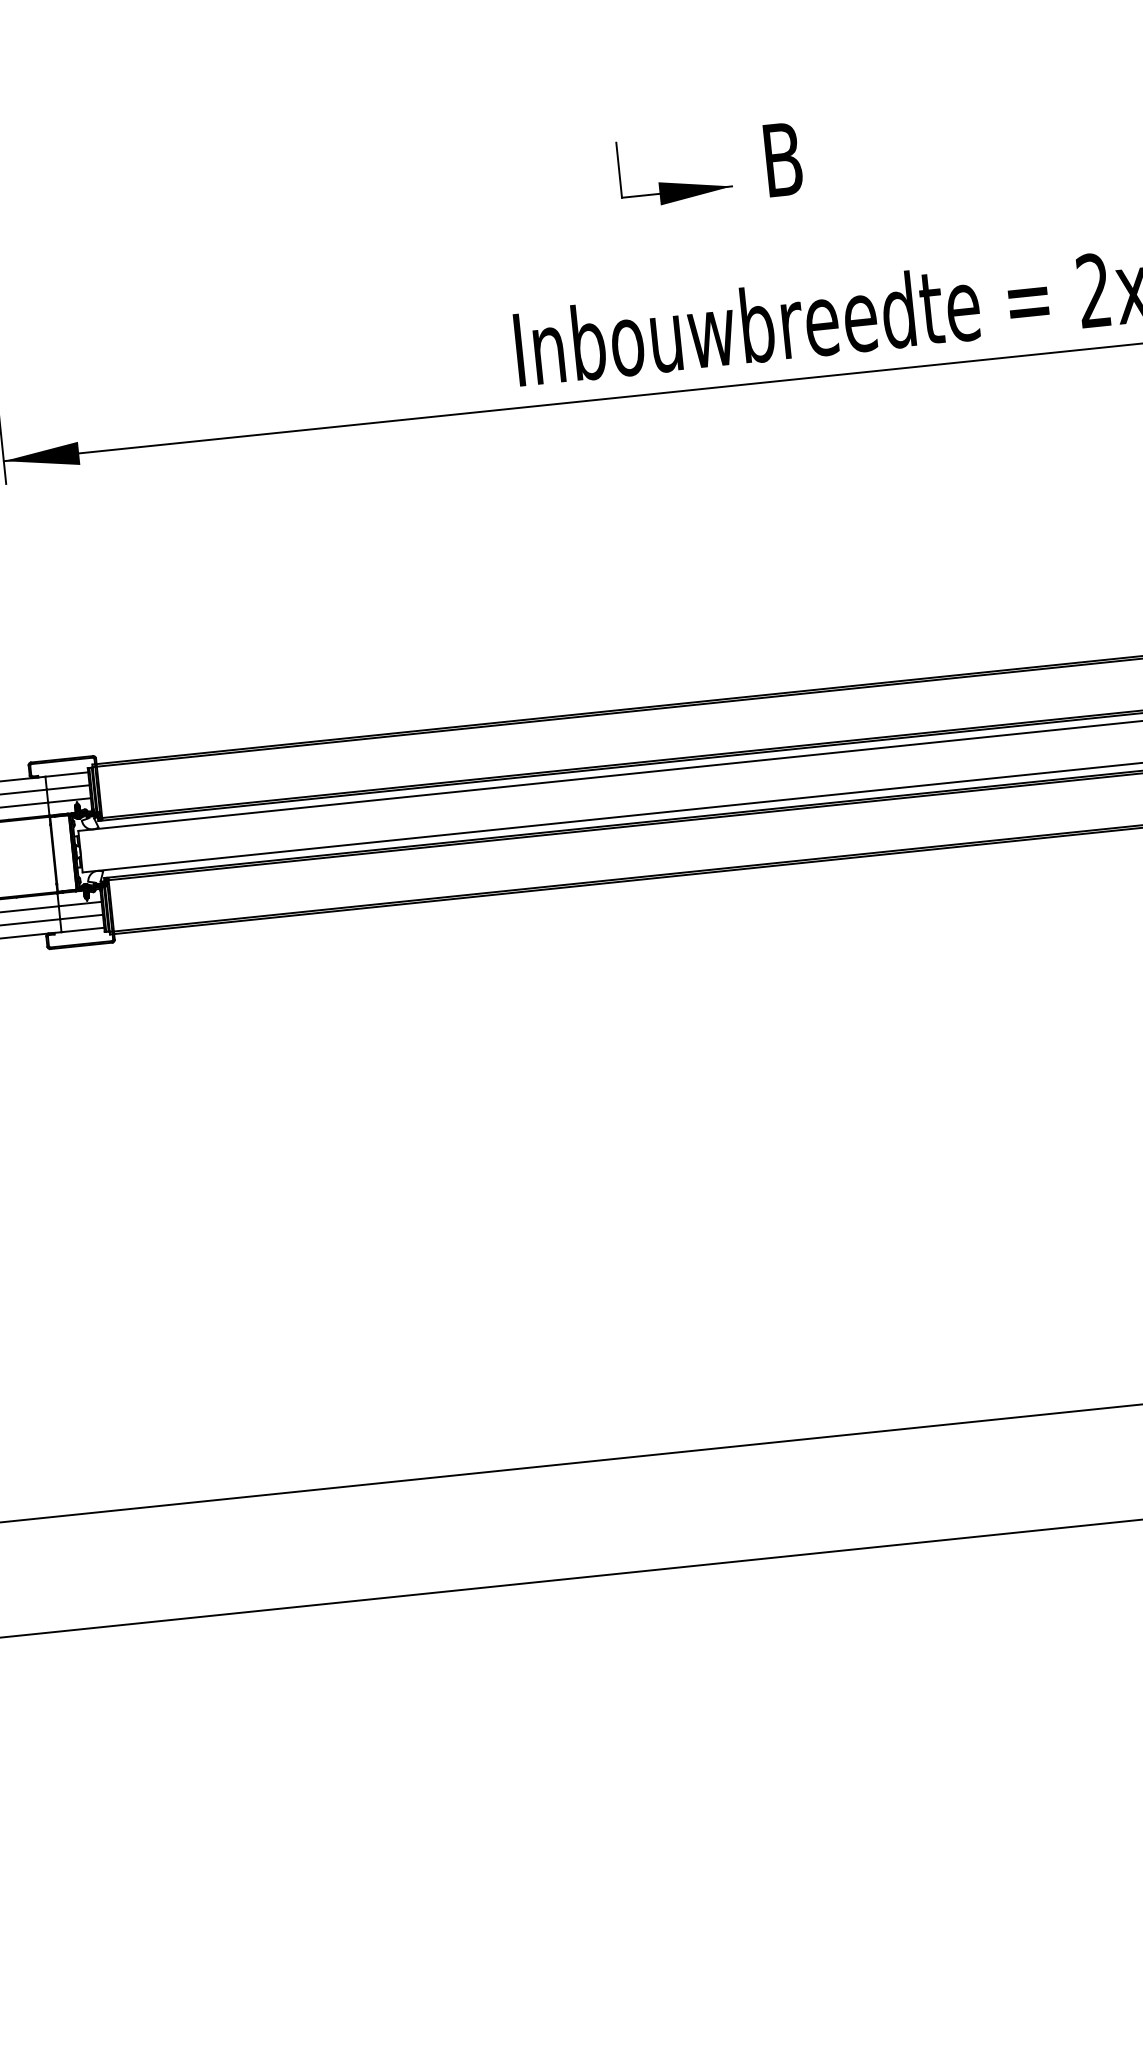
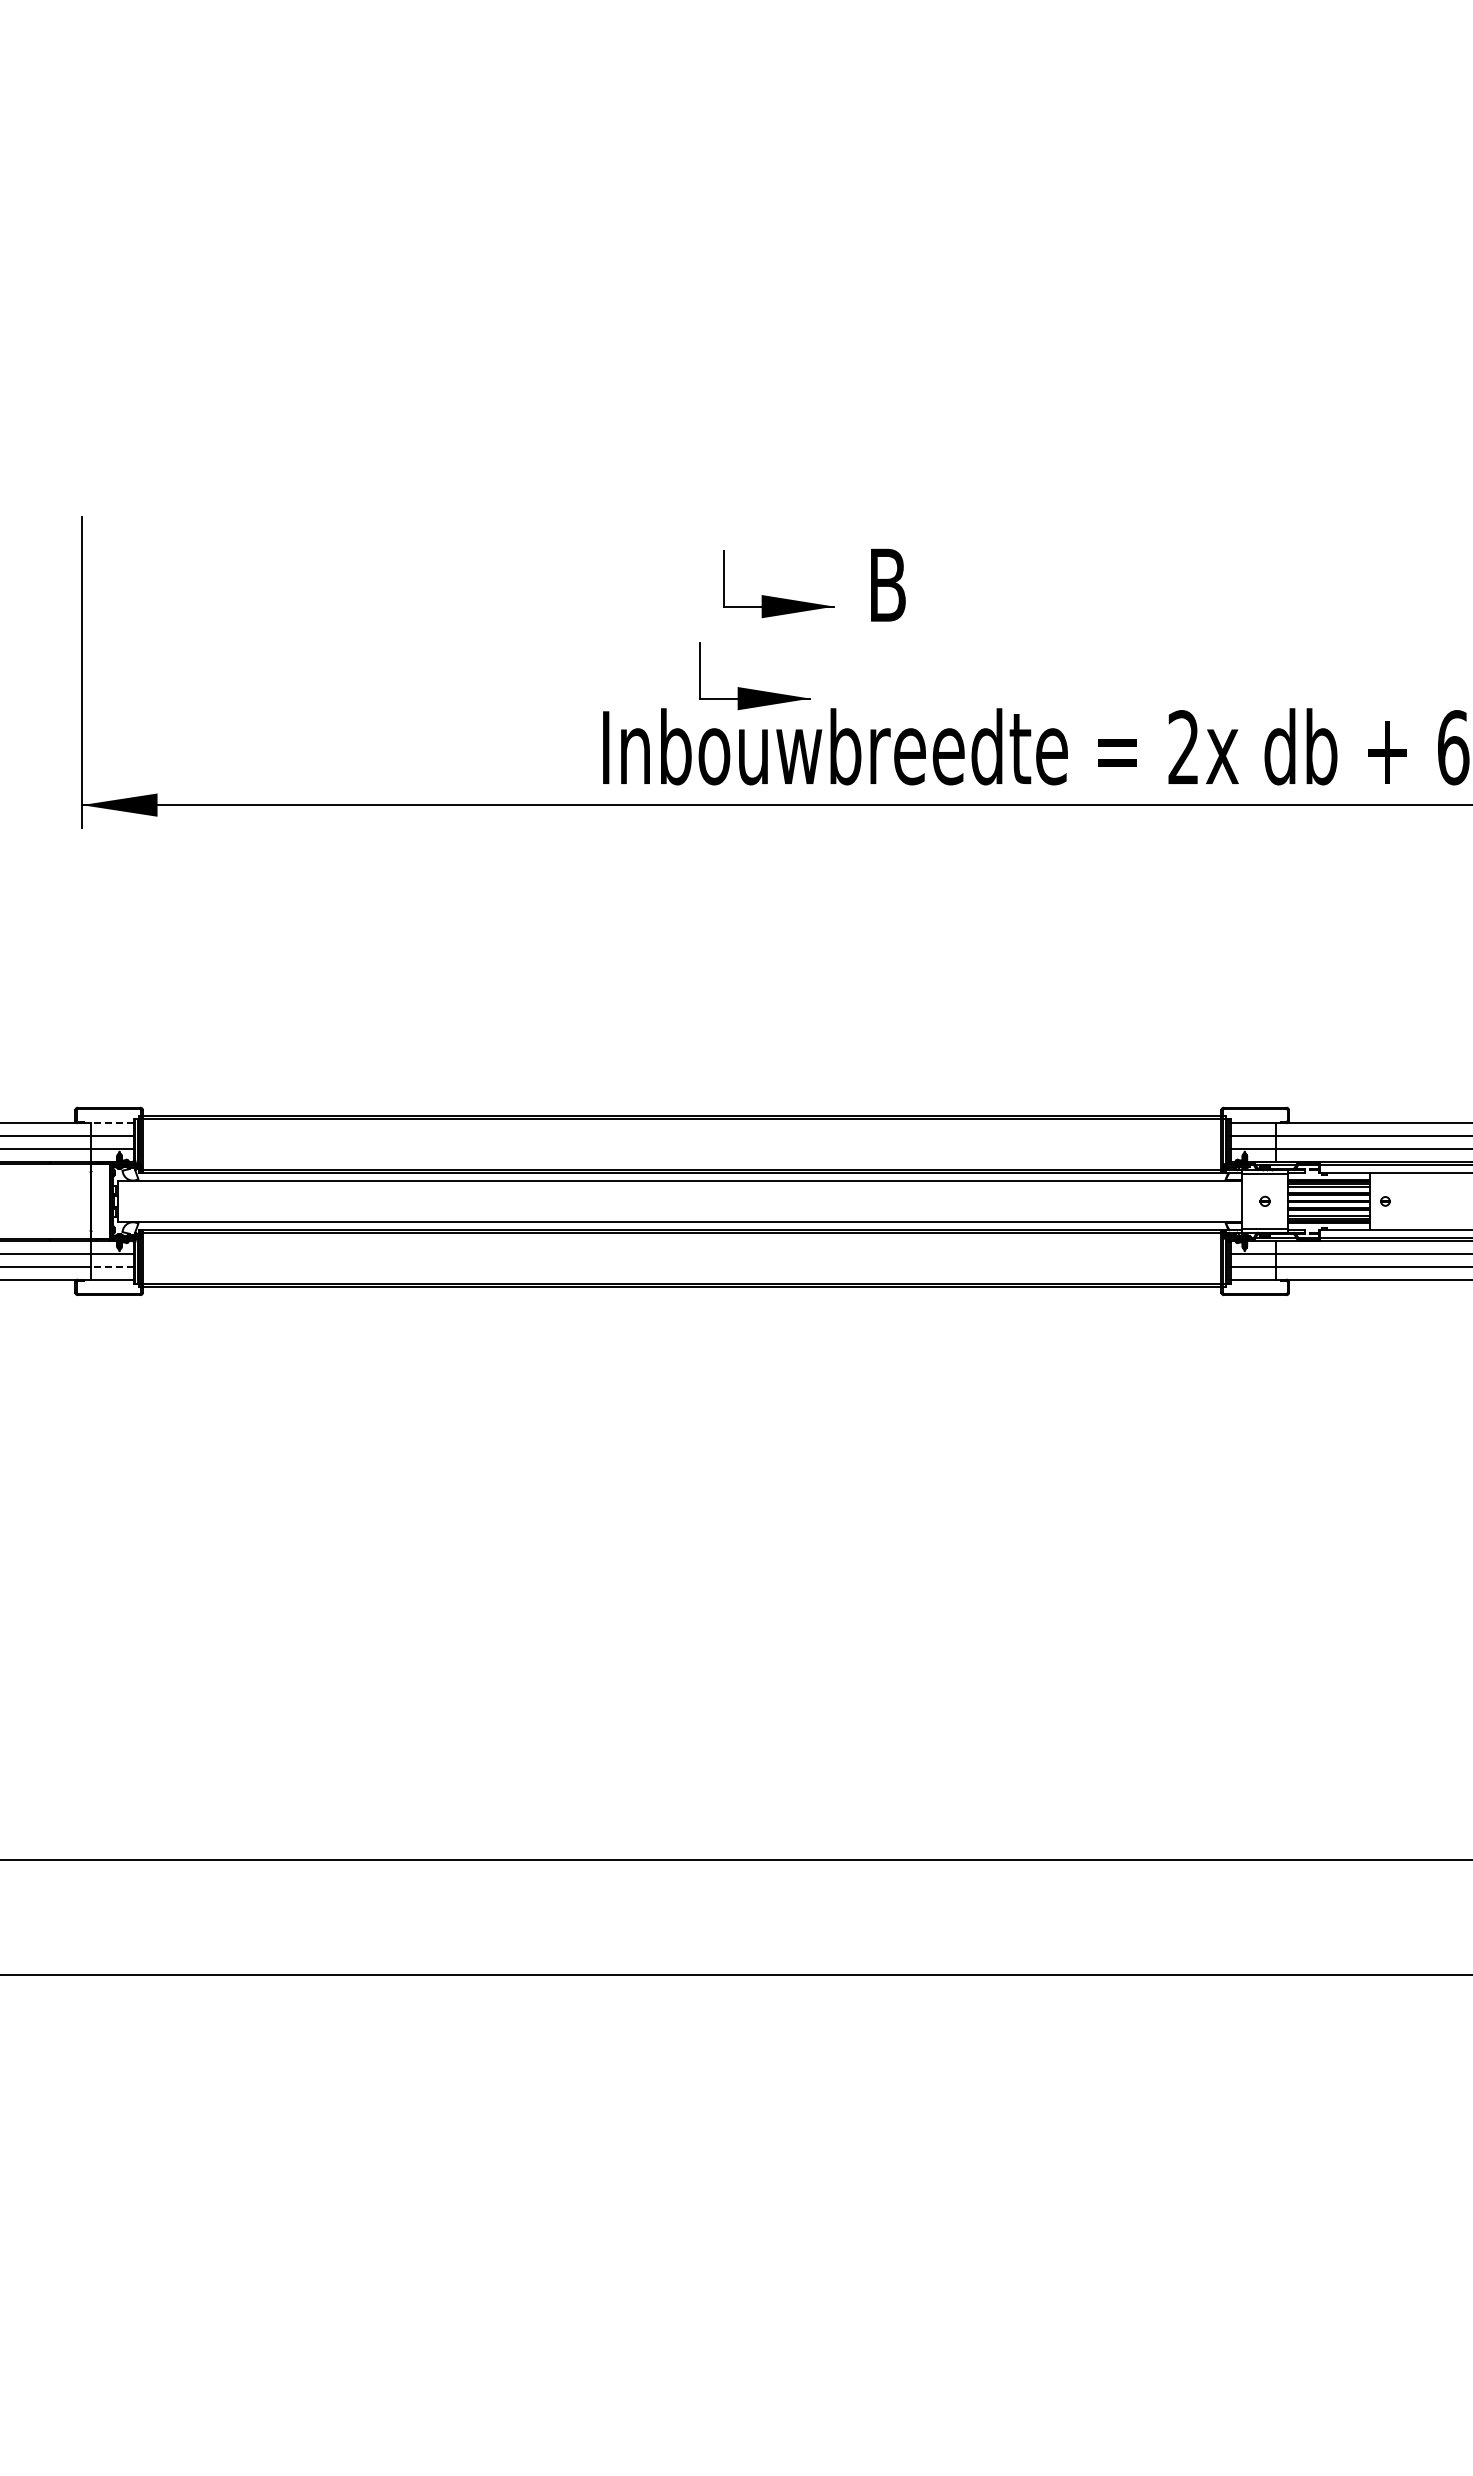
part: (661, 277) -> (754, 689), added
line: (67, 774) -> (112, 1123), solid -> dashed
line: (81, 916) -> (112, 1266), solid -> dashed

